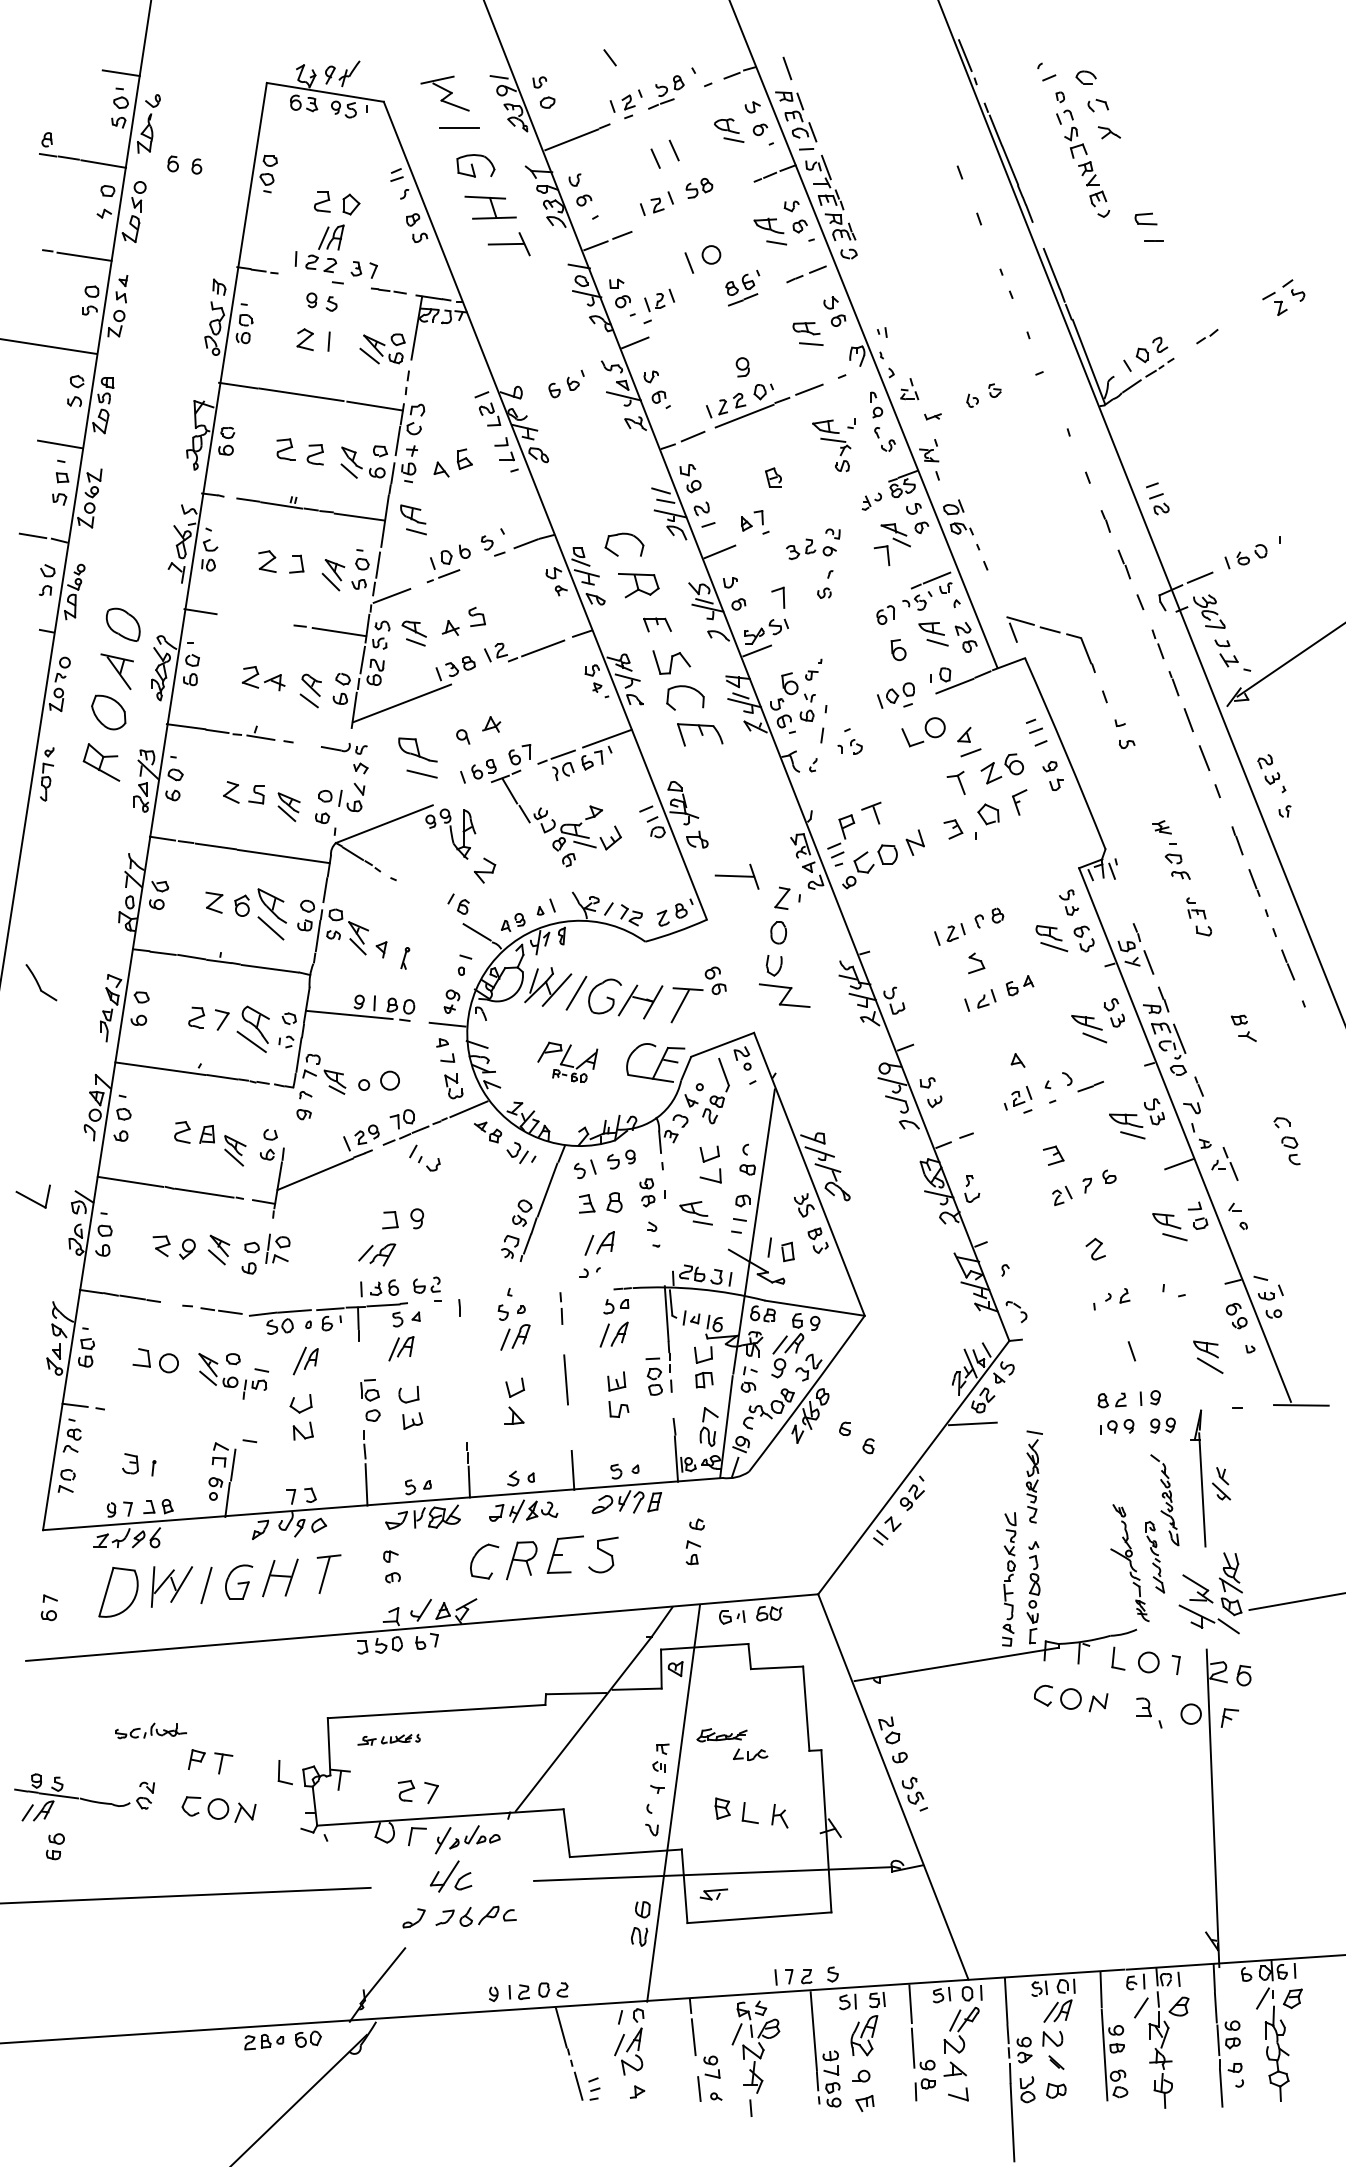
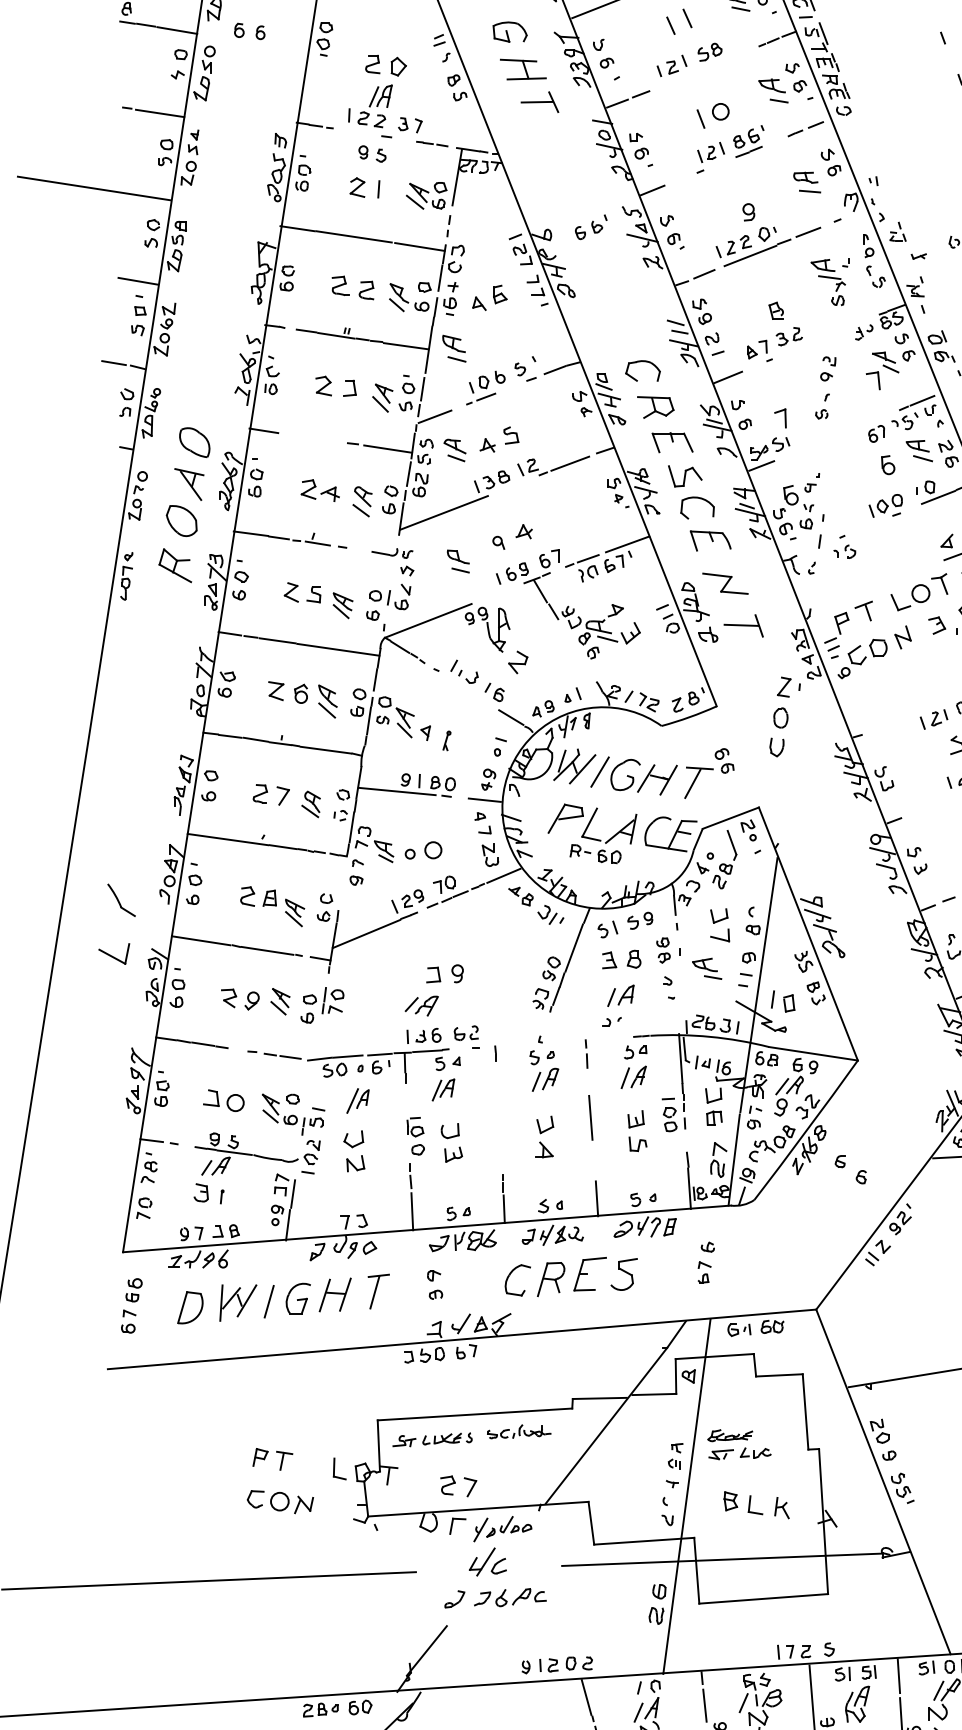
part: (658, 306) -> (710, 157), moved
part: (801, 548) -> (789, 335), moved
part: (657, 624) -> (672, 442), size x1.67
part: (923, 732) -> (910, 597), moved
part: (417, 757) -> (457, 561), size x0.62
part: (736, 876) -> (743, 625), moved
part: (271, 914) -> (327, 701), size x0.71
part: (41, 982) -> (121, 900), moved
part: (784, 995) -> (725, 583), moved
part: (253, 1029) -> (311, 804), size x0.62
part: (567, 1062) -> (592, 834), size x1.67
part: (424, 1157) -> (464, 671), moved
part: (117, 1591) -> (189, 1307), size x0.71
part: (150, 1730) -> (518, 1431), moved
part: (388, 1739) -> (431, 1439), size x1.43
part: (84, 1797) -> (257, 1154), moved
part: (55, 1846) -> (134, 1290), moved
part: (713, 1894) -> (720, 1454), moved

